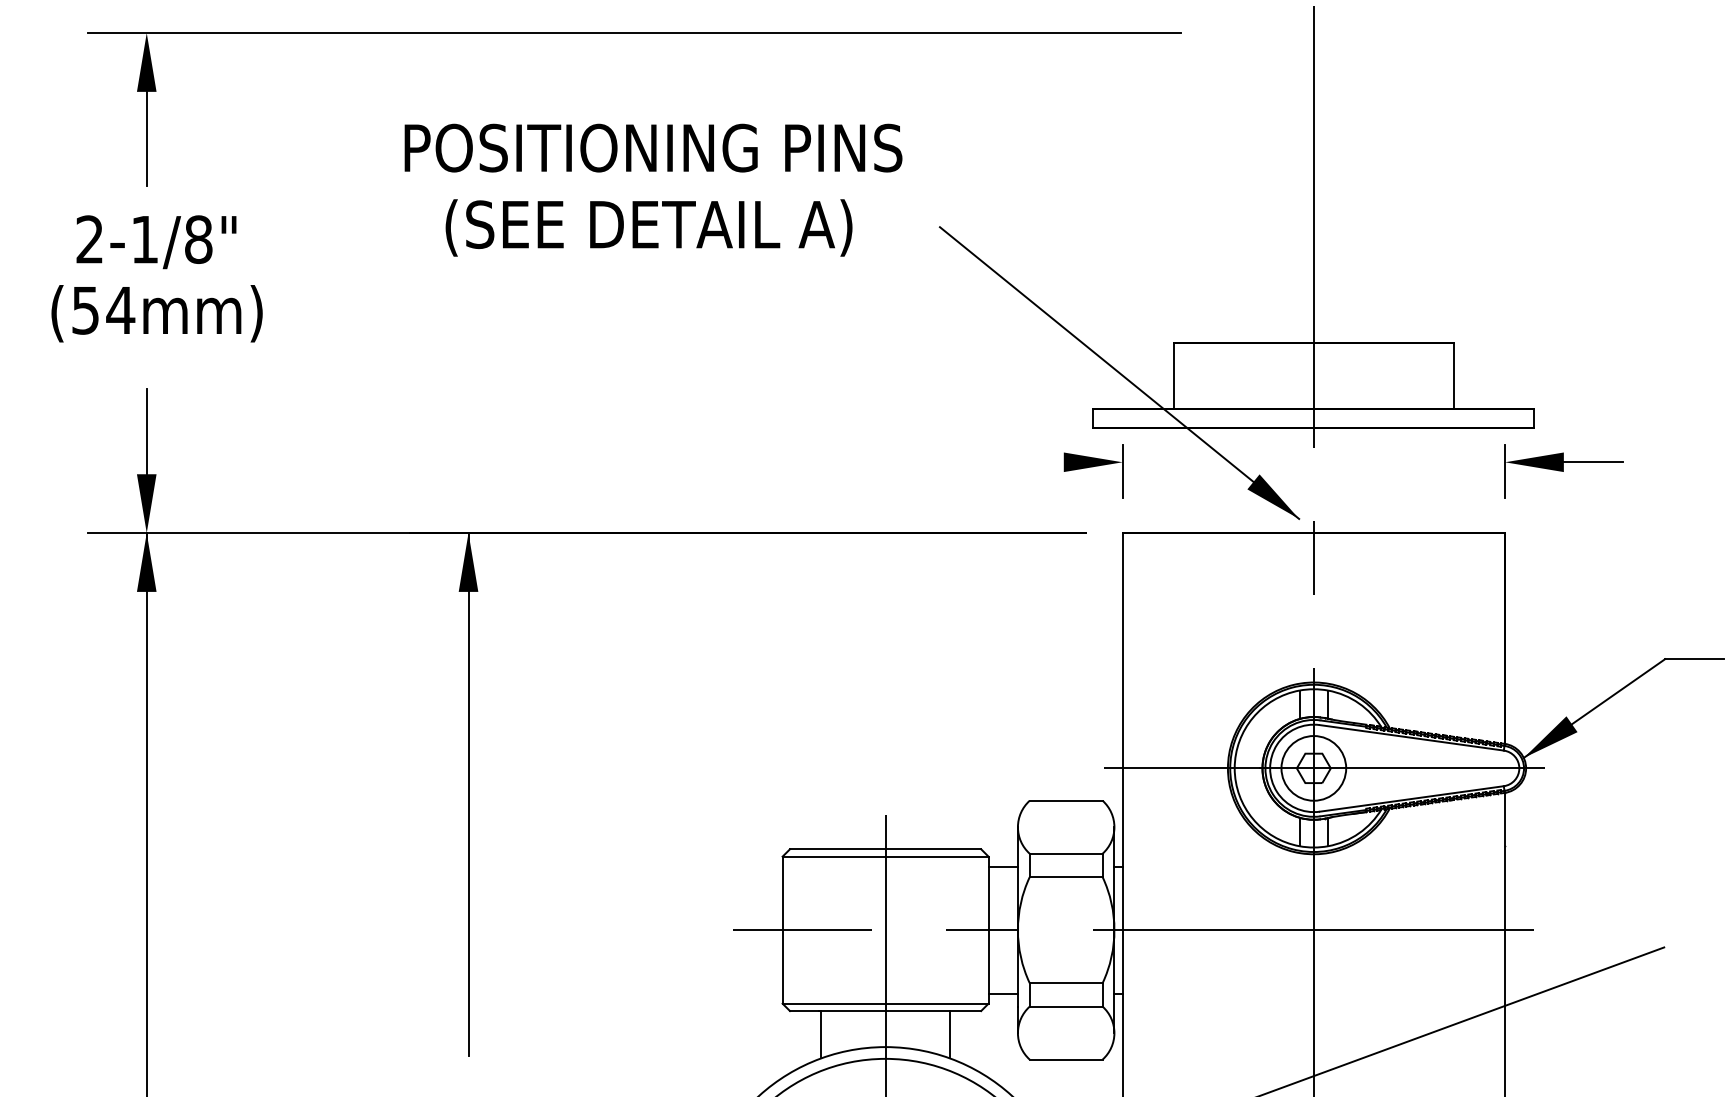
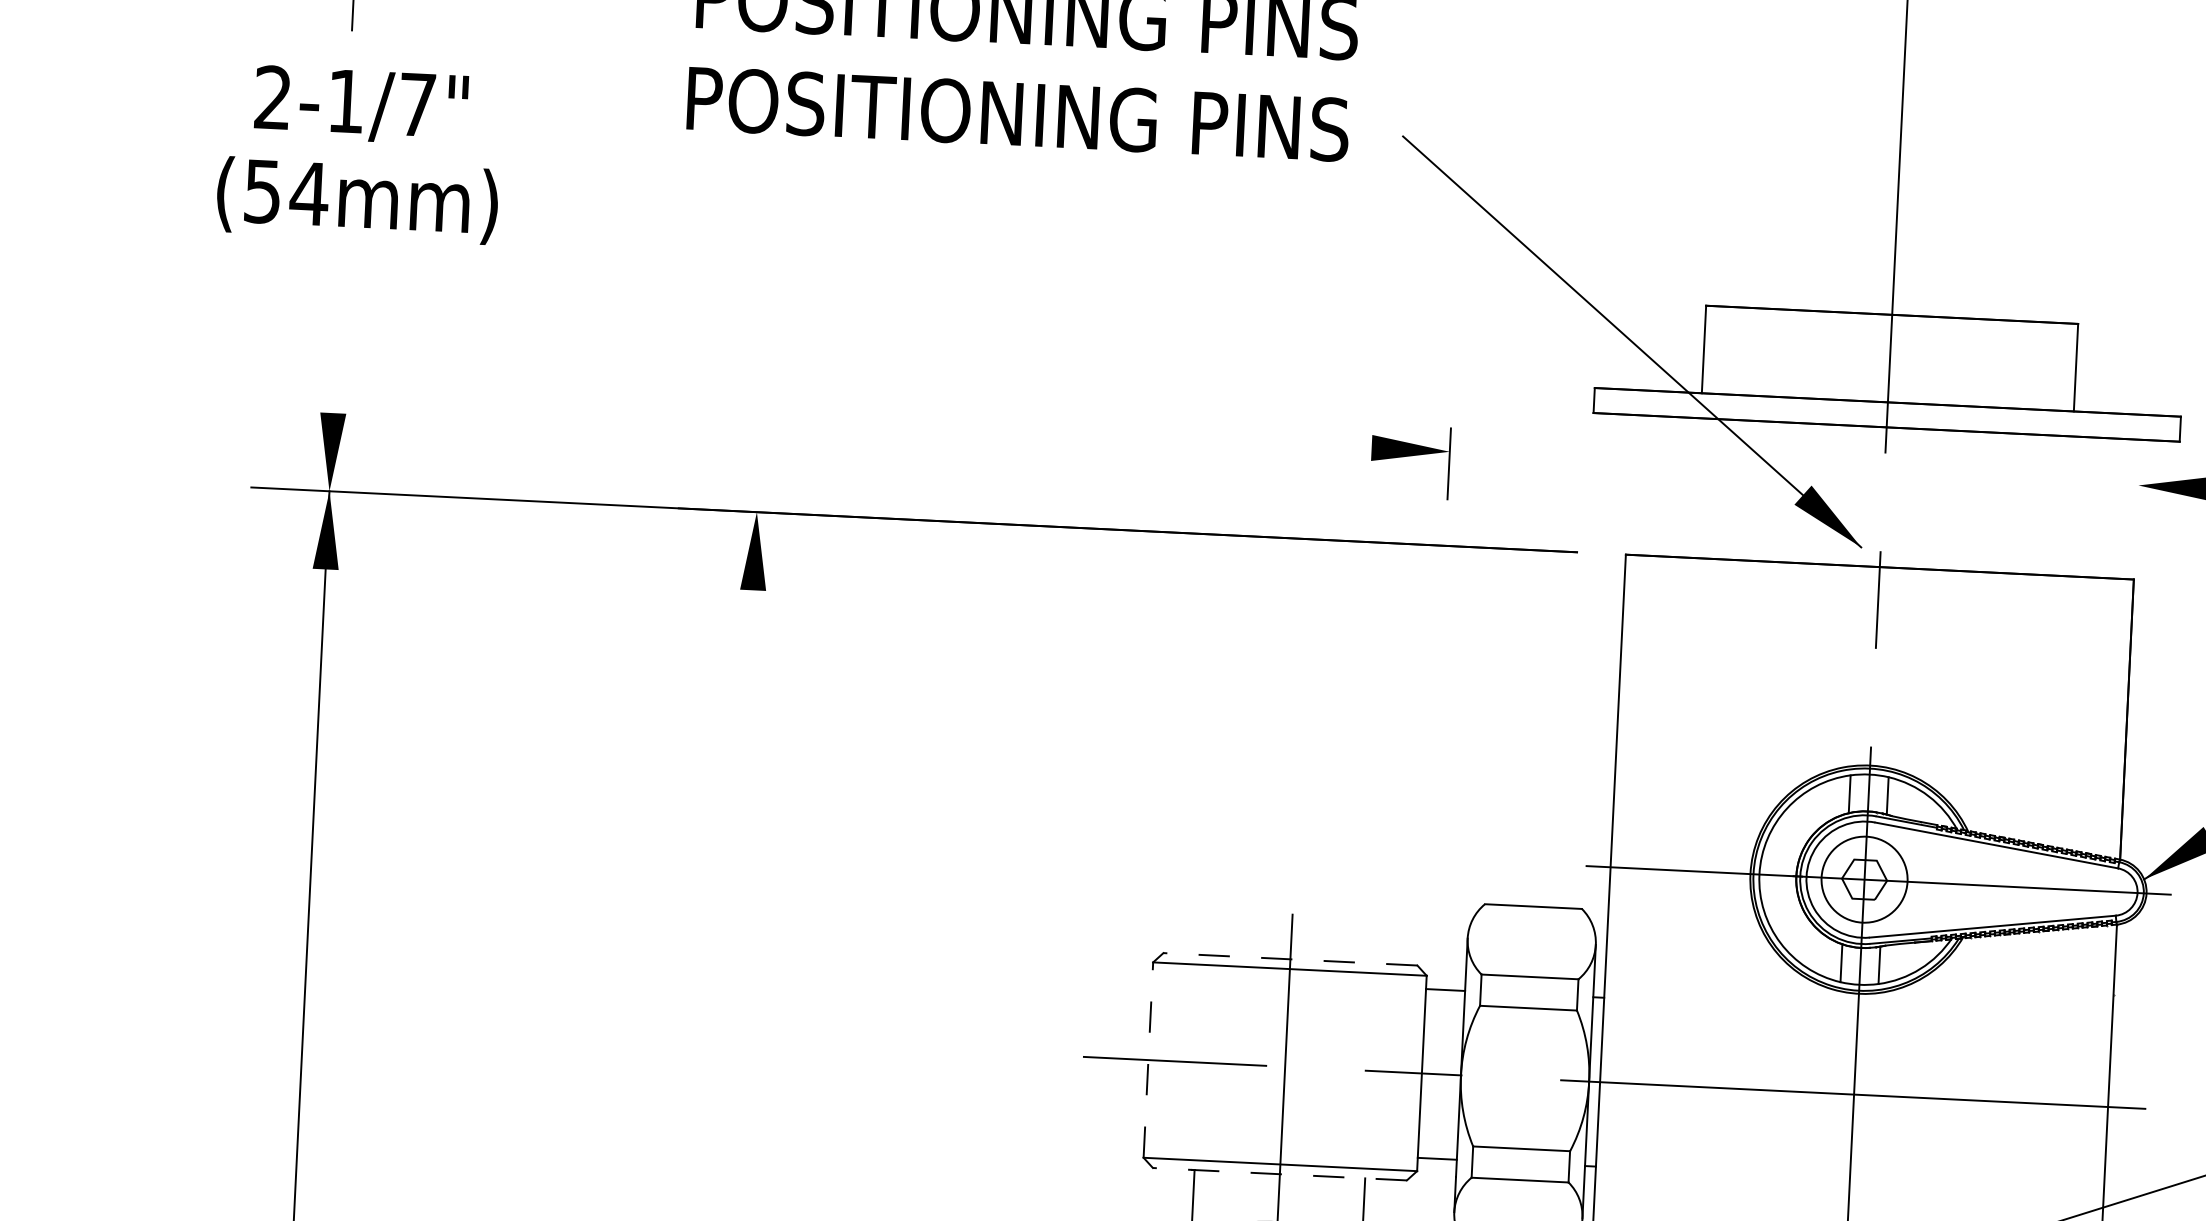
text: (650, 227) -> (1018, 118), (SEE DETAIL A) -> POSITIONING PINS
text: (198, 239) -> (417, 104), 2-1/8" -> 2-1/7"
line: (146, 431) -> (335, 356), removed
part: (1093, 471) -> (1410, 462), moved
line: (1505, 471) -> (2138, 497), removed
line: (468, 794) -> (739, 859), removed
line: (885, 849) -> (1290, 959), solid -> dashed
line: (782, 930) -> (1148, 1060), solid -> dashed
line: (885, 1011) -> (1279, 1174), solid -> dashed

